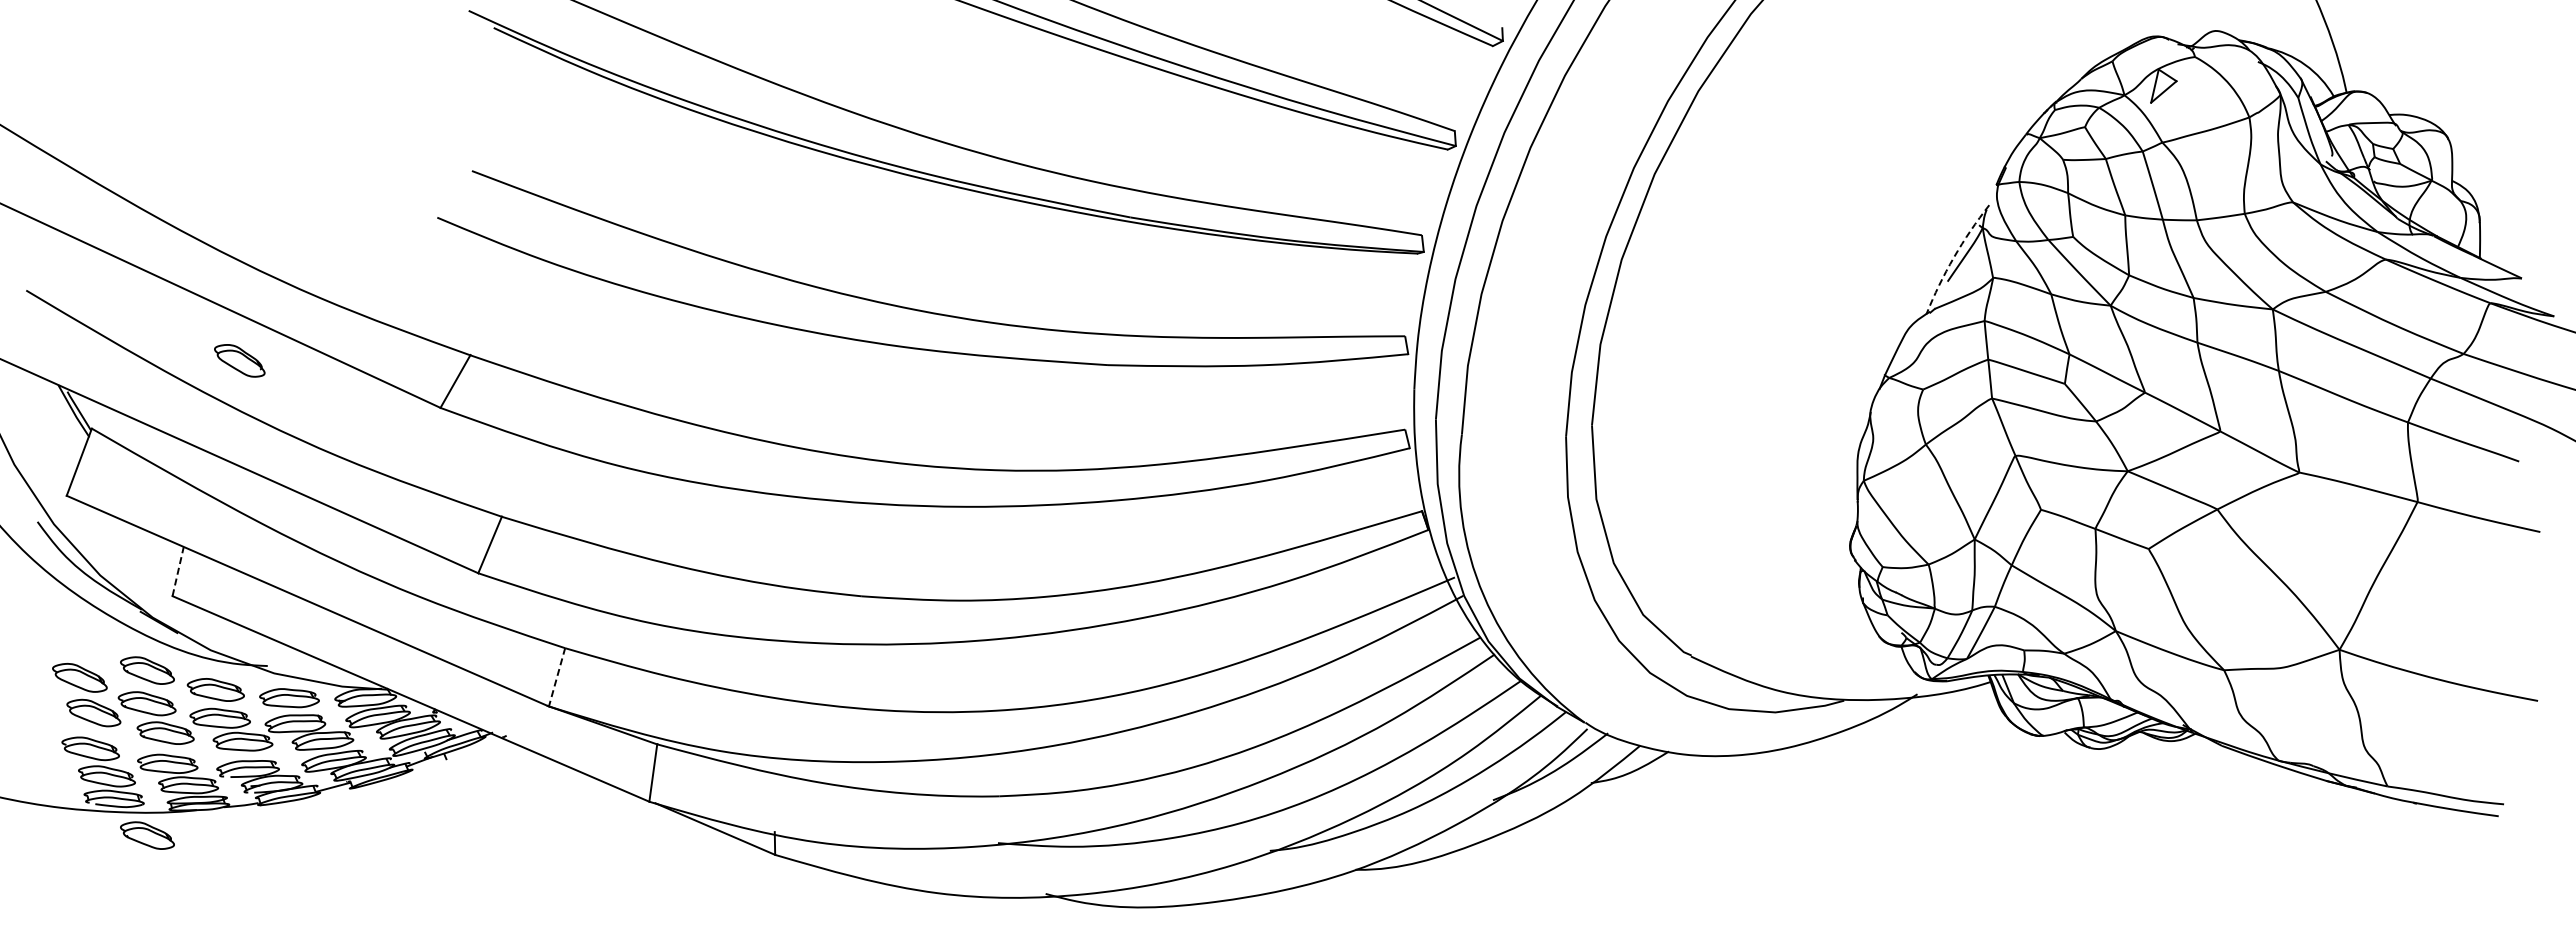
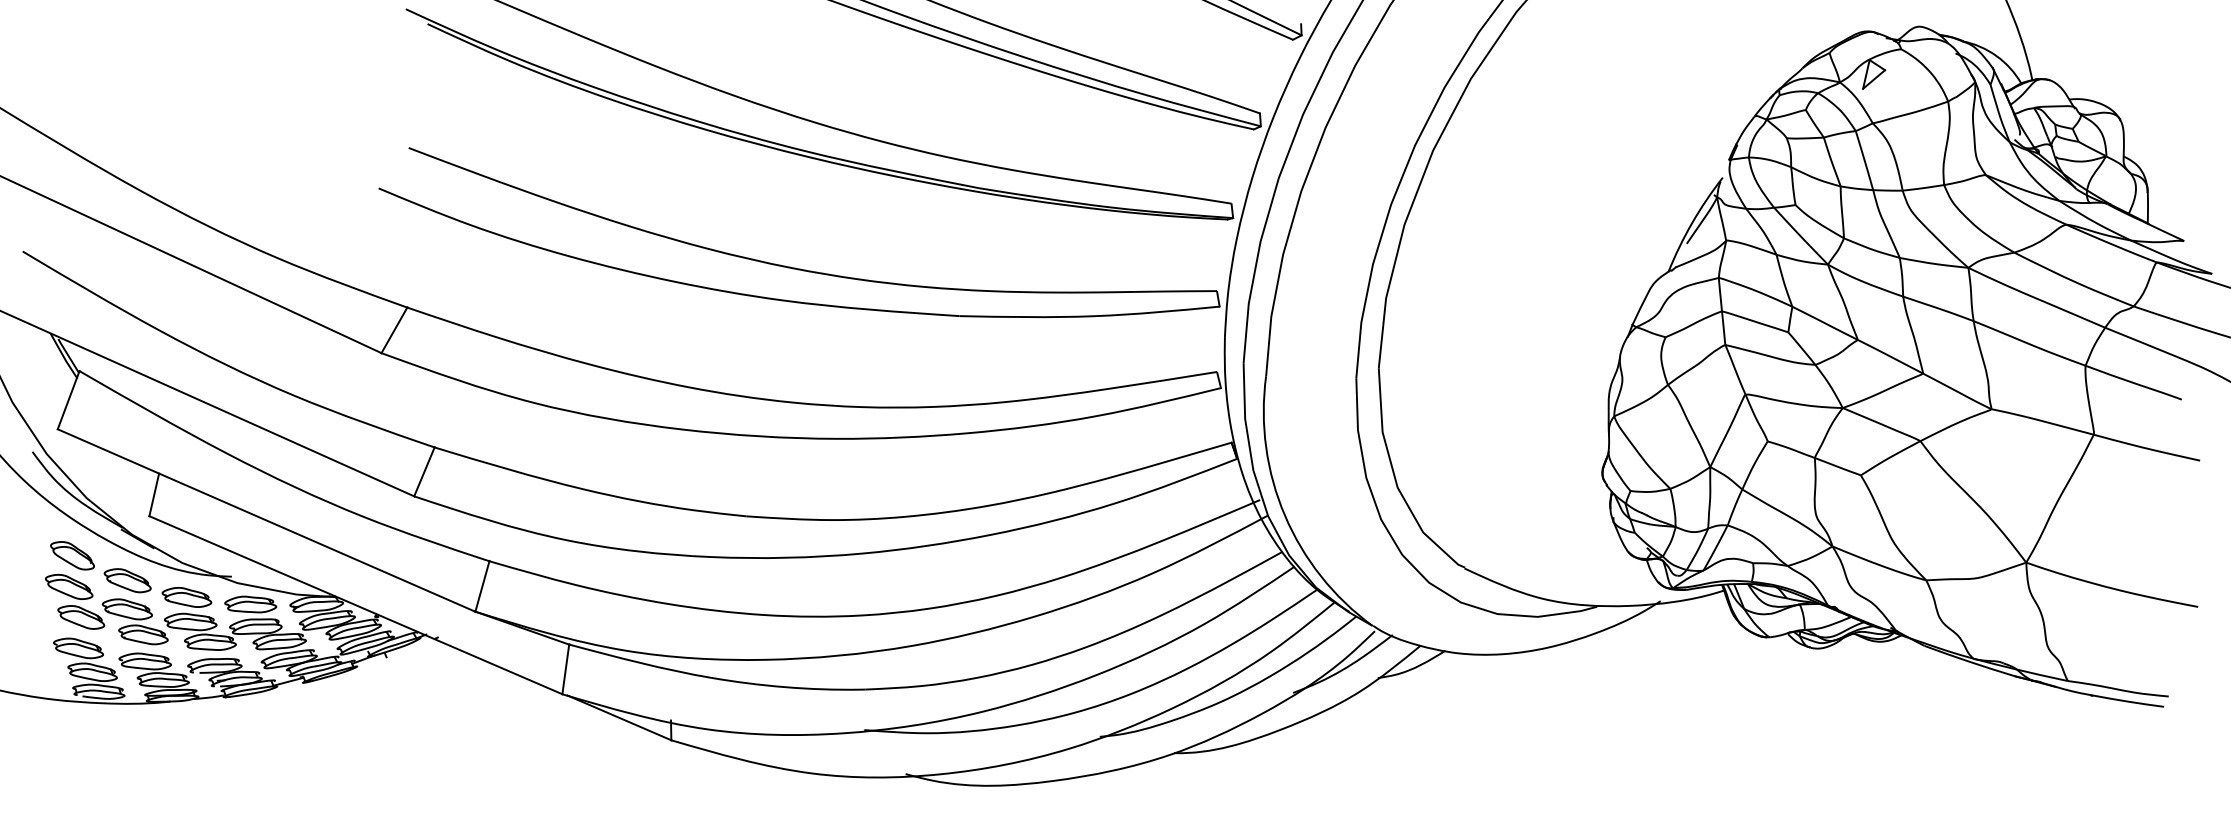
arc: (1953, 257) -> (1691, 222), dashed -> solid
part: (239, 360) -> (72, 555), moved
line: (178, 571) -> (154, 494), dashed -> solid
line: (556, 677) -> (481, 586), dashed -> solid
part: (147, 835) -> (127, 723), removed

